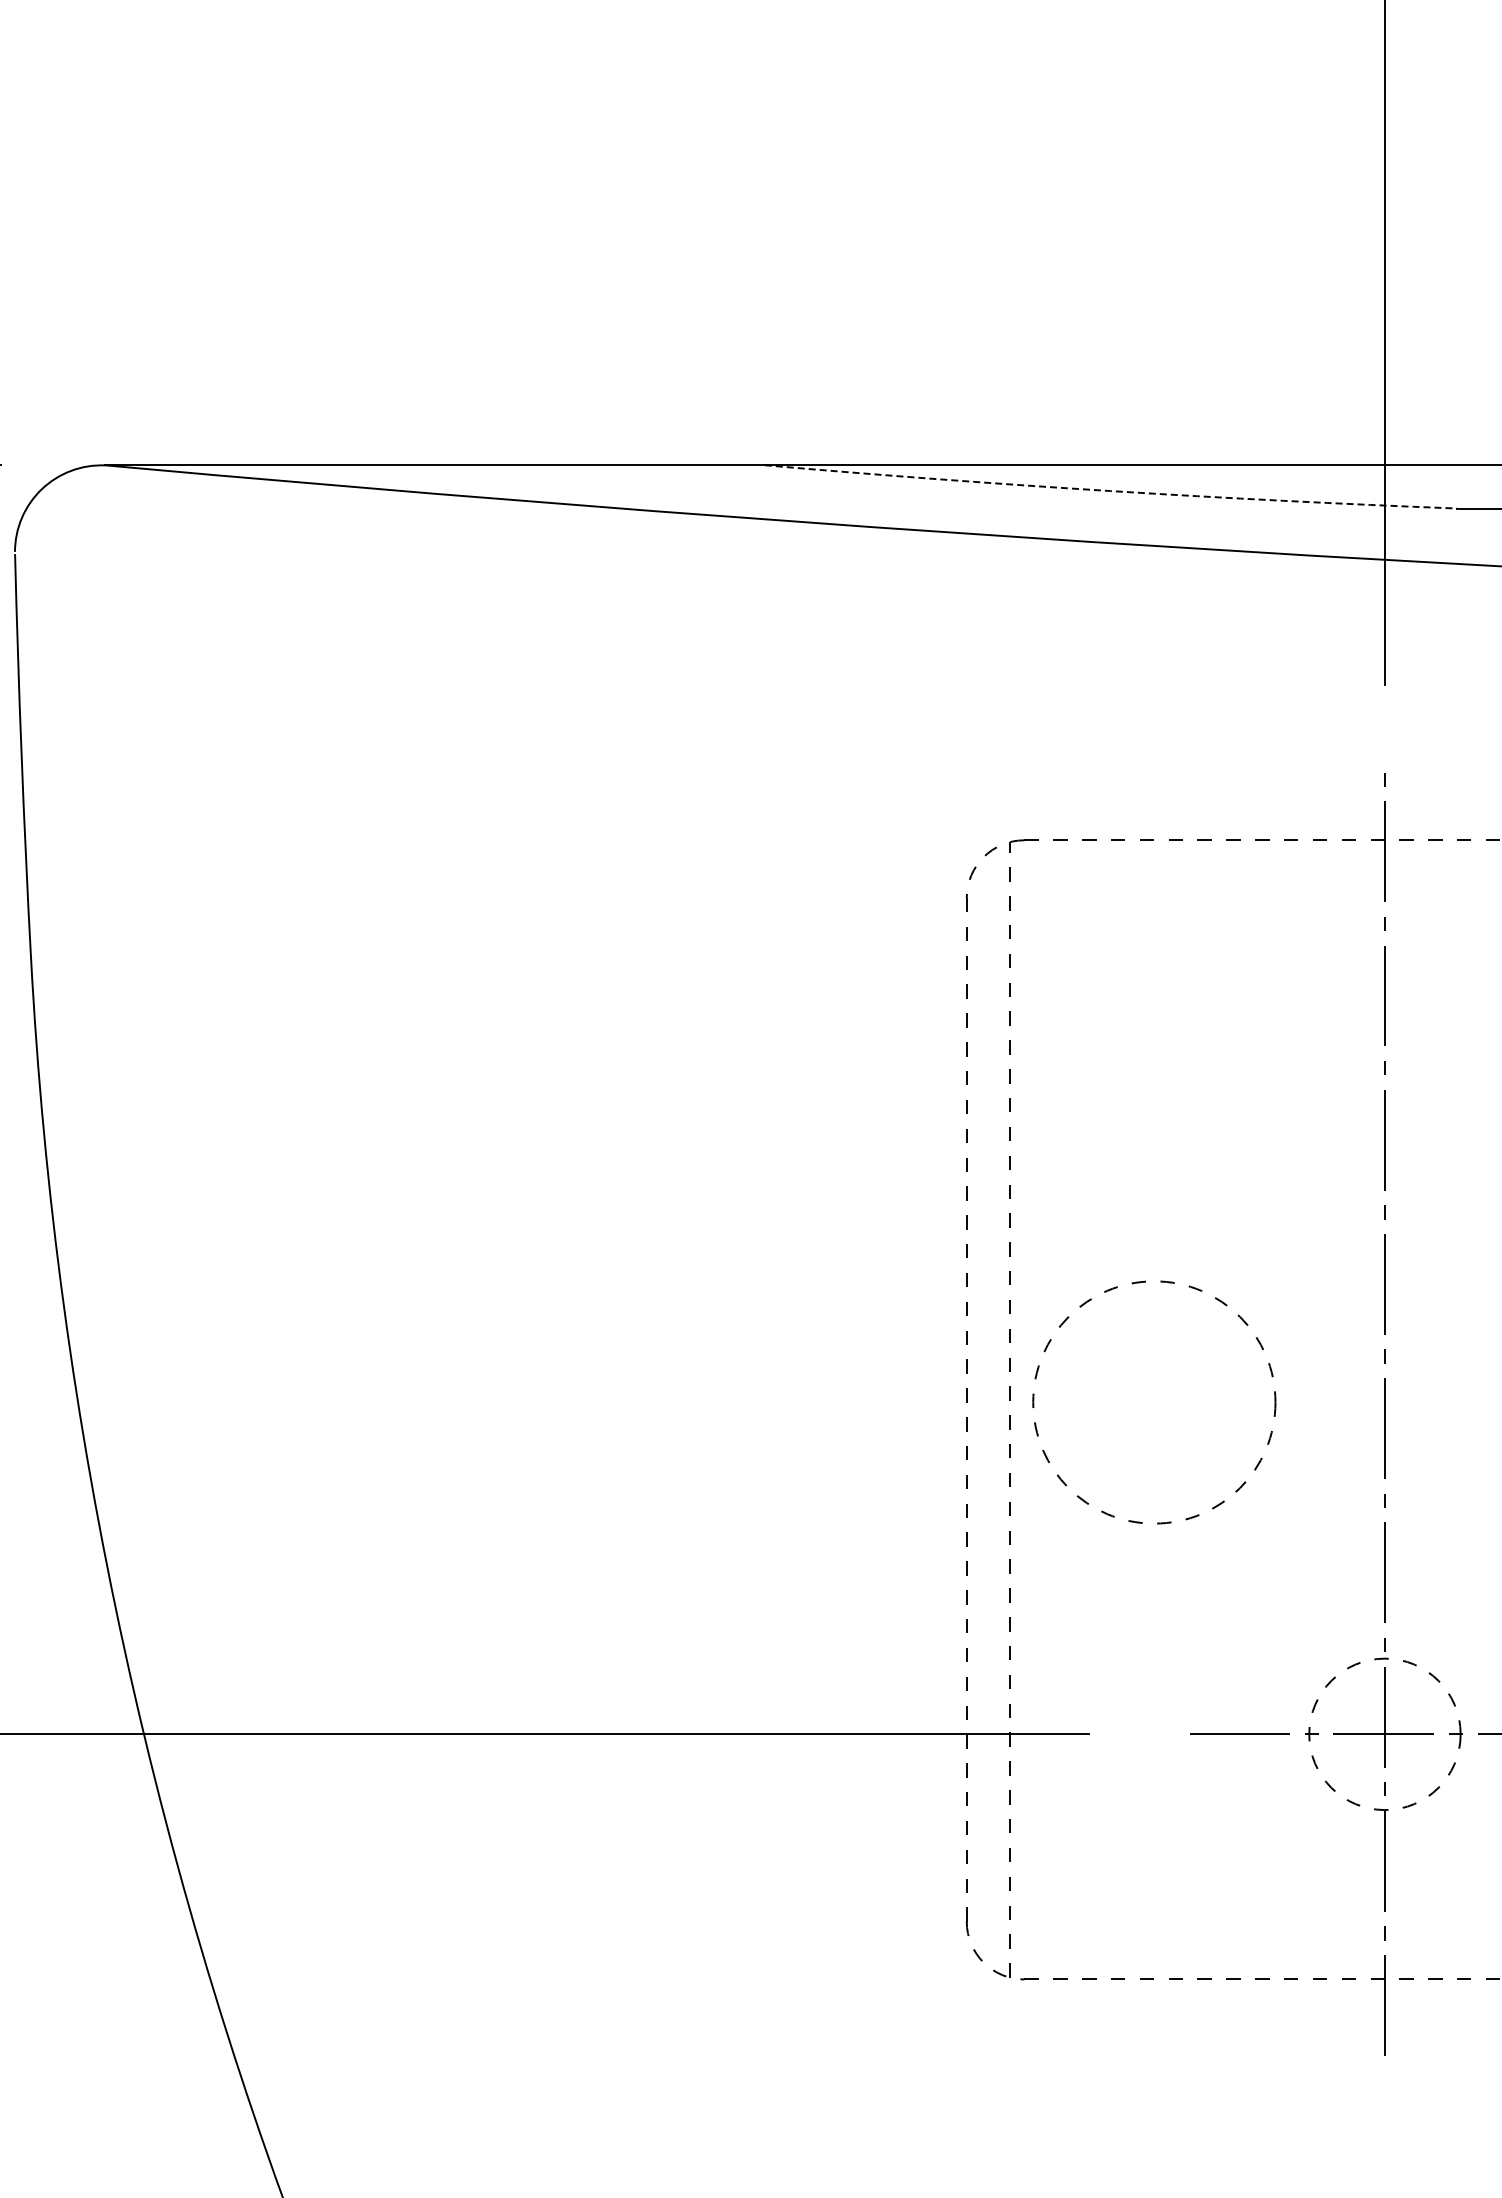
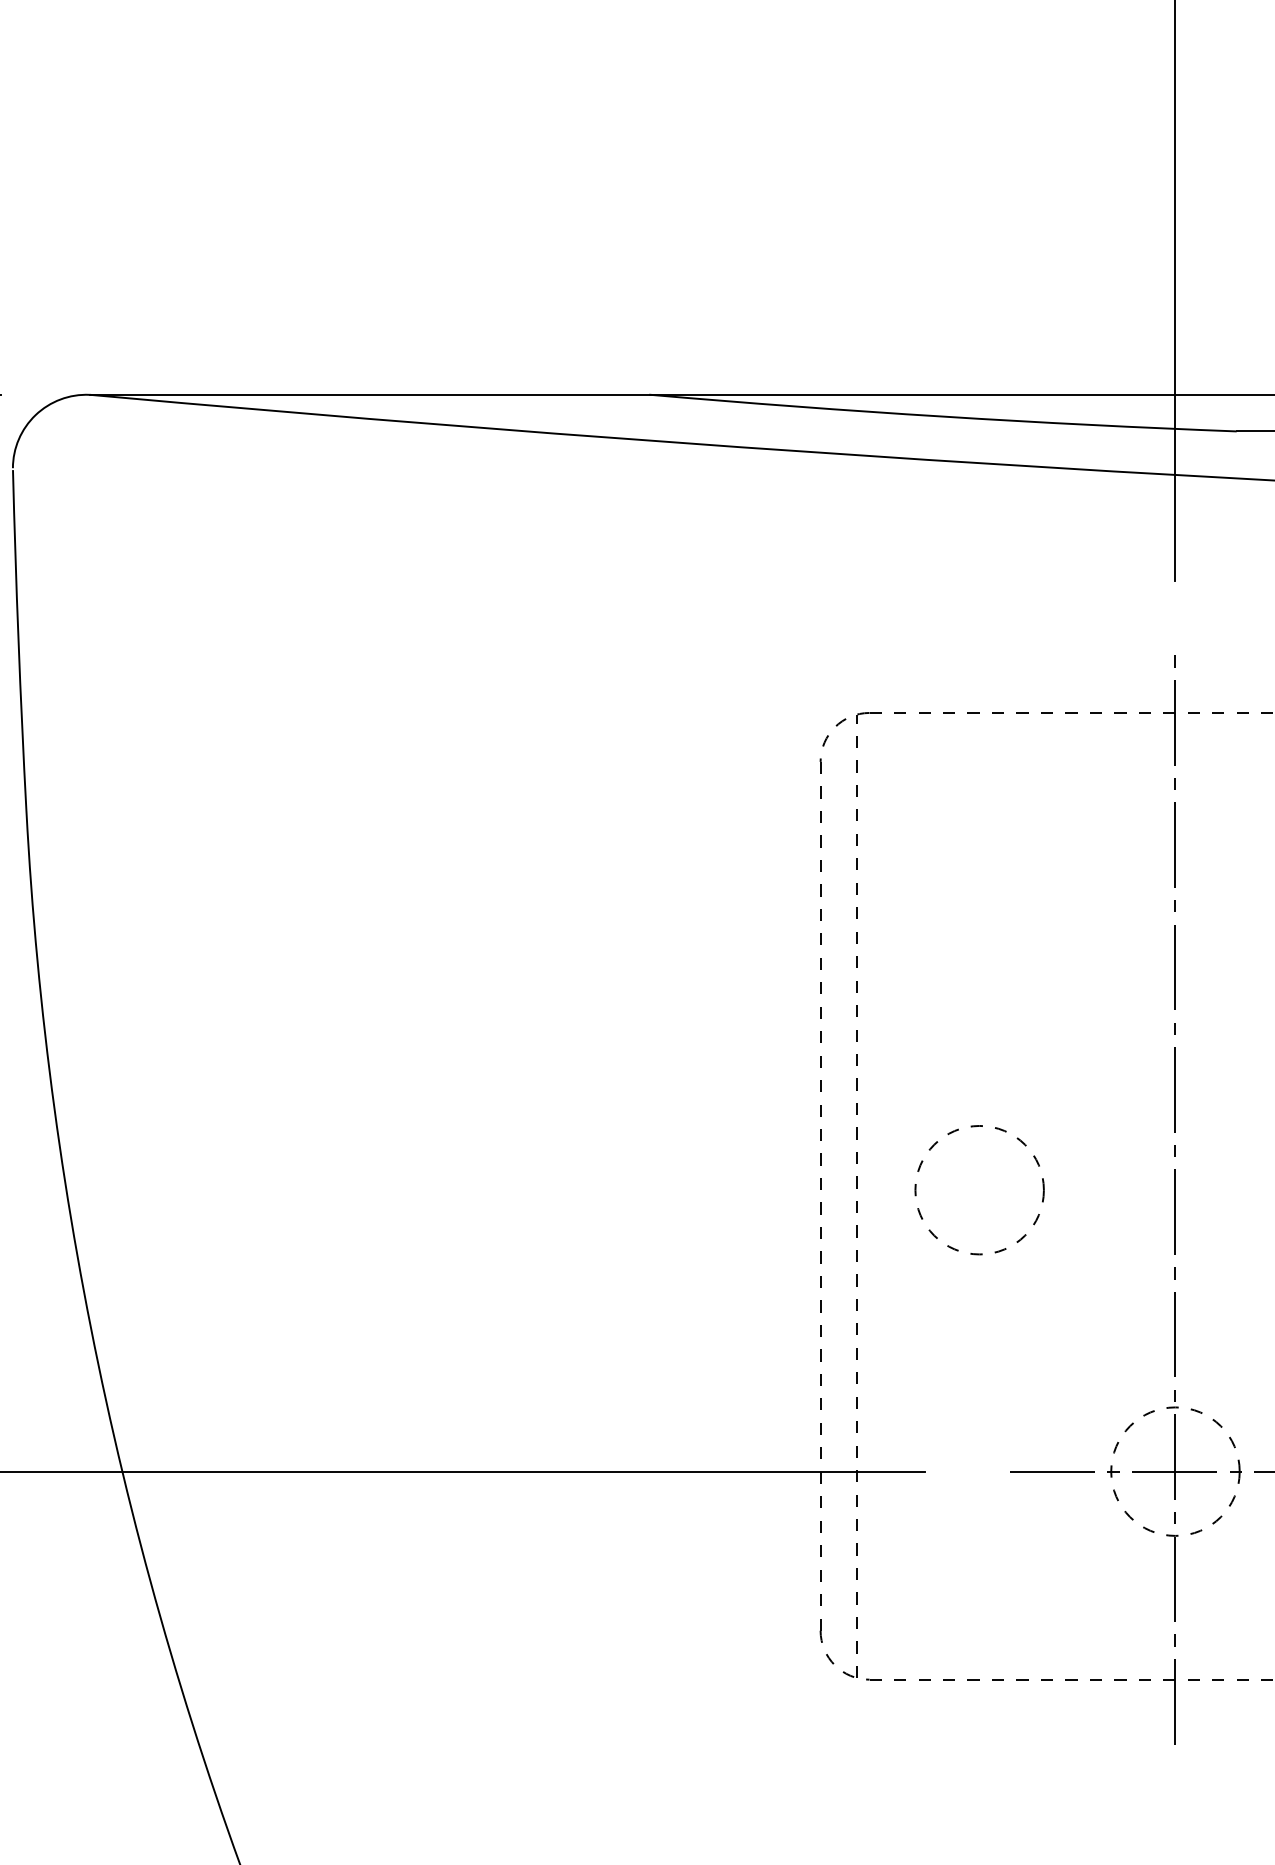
arc: (1110, 491) -> (942, 416), dashed -> solid
circle: (1153, 1402) -> (979, 1190), size x0.62

